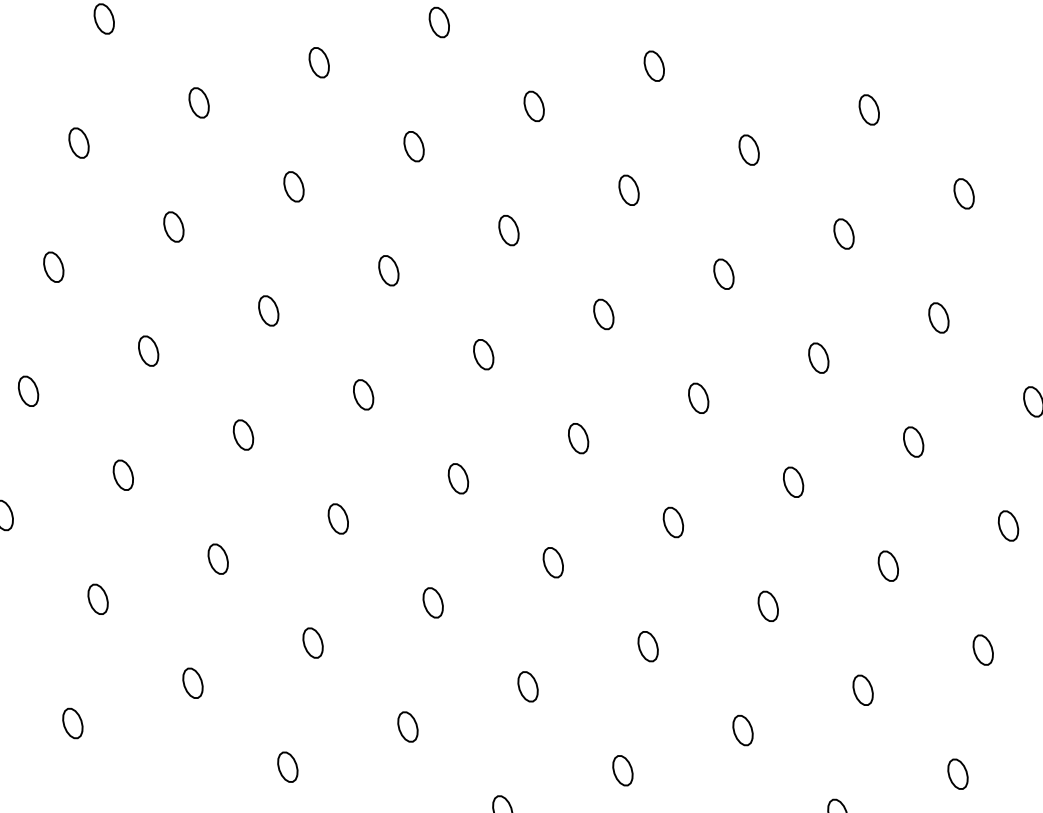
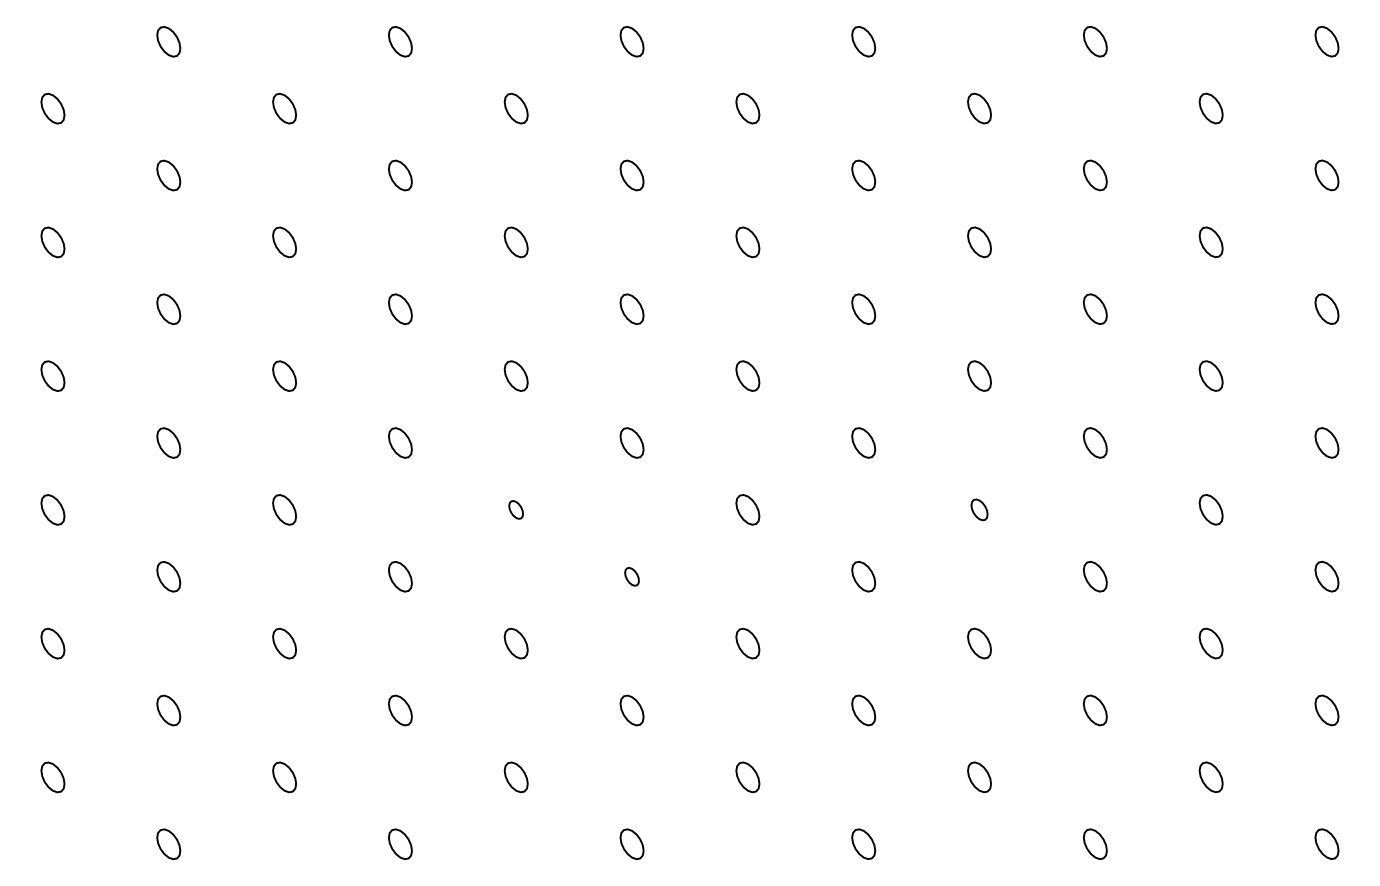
part: (457, 478) -> (515, 509), size x0.6
part: (552, 562) -> (631, 576), size x0.6
part: (888, 565) -> (979, 509), size x0.7

